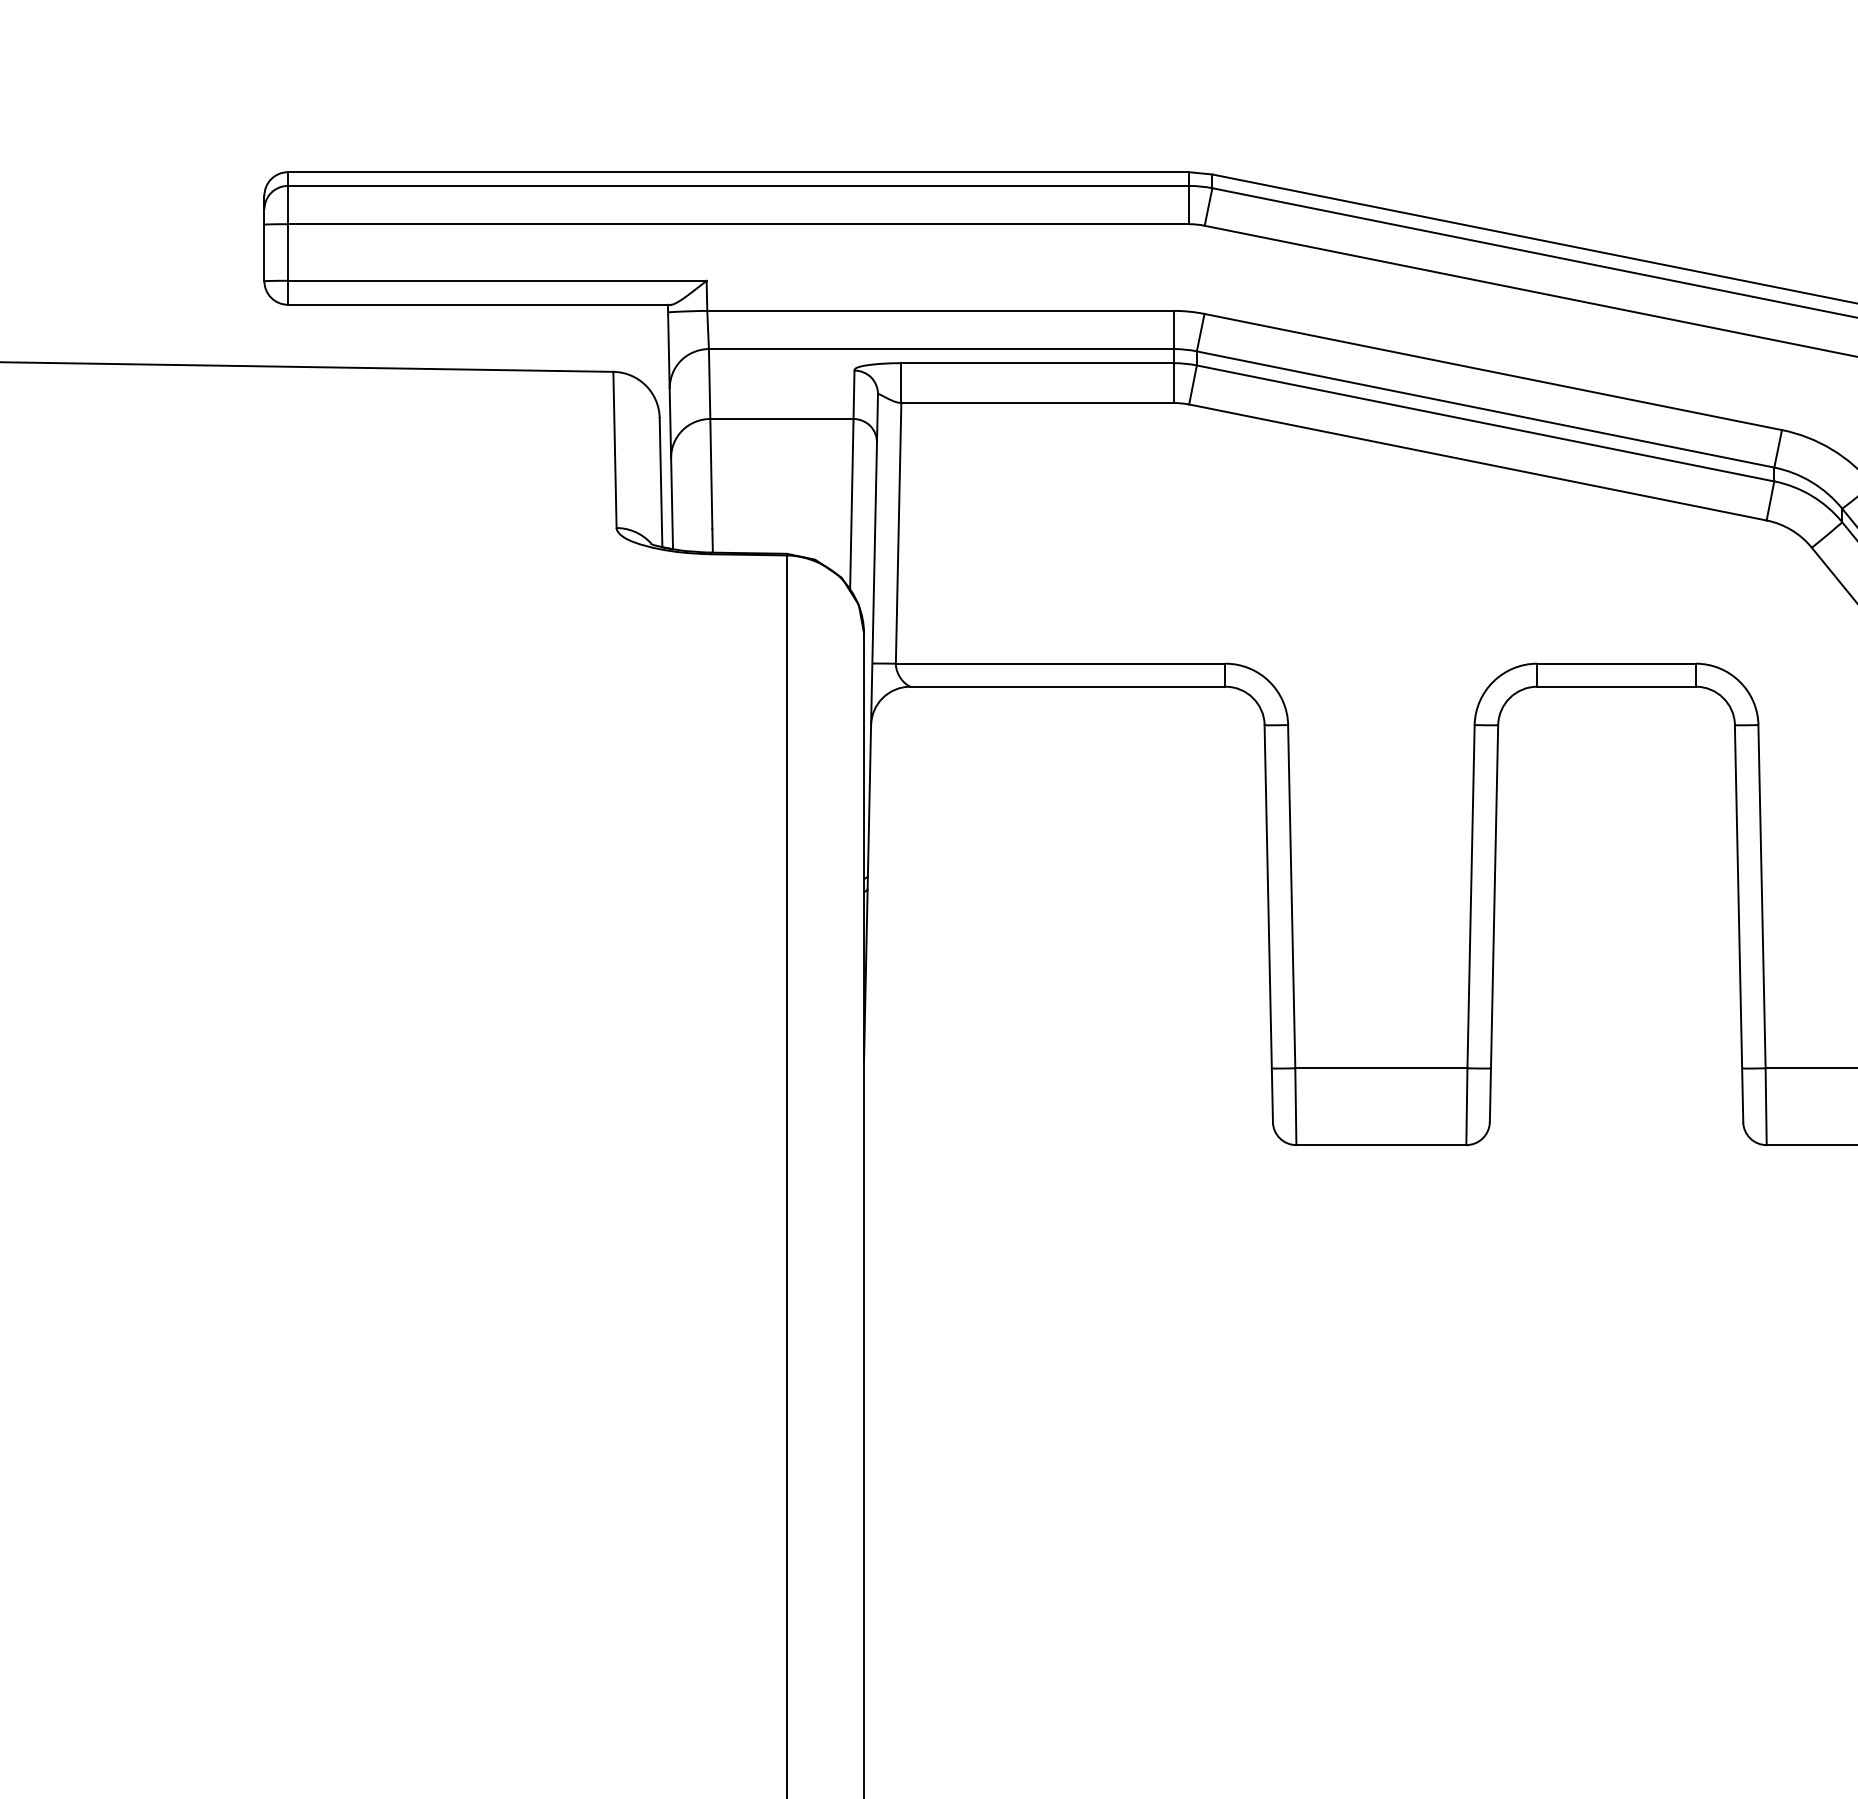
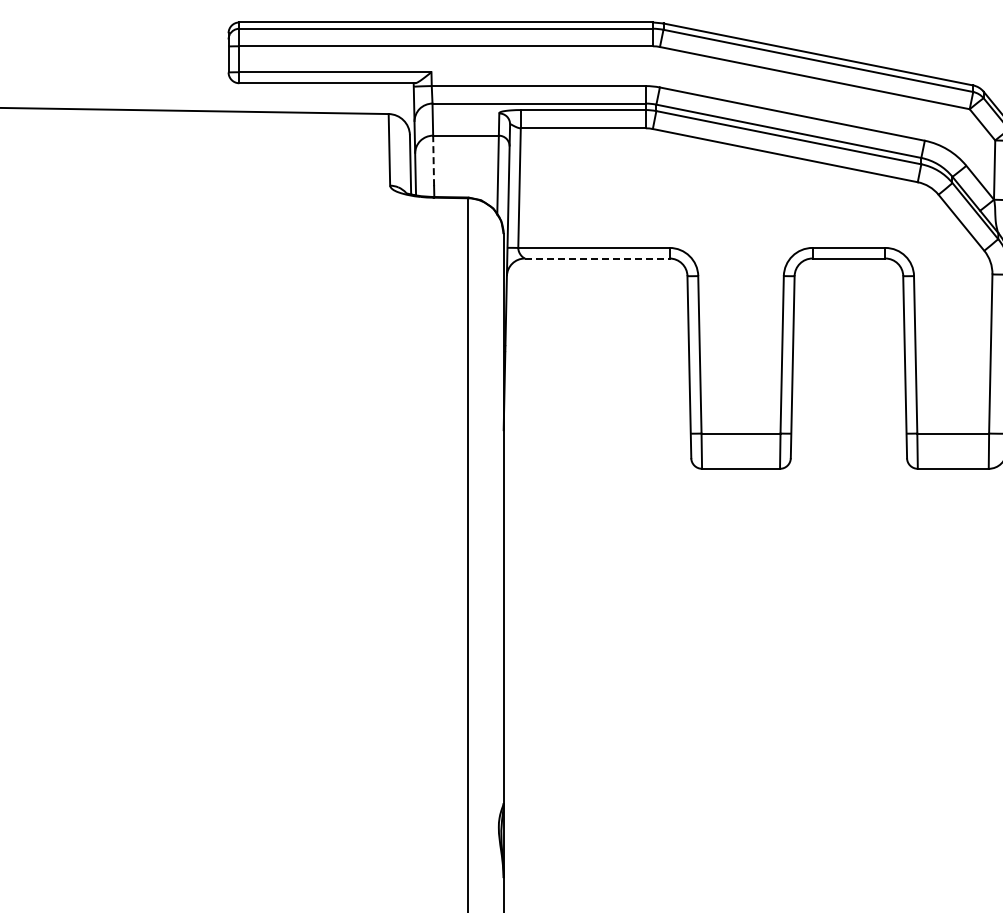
line: (711, 473) -> (433, 160), solid -> dashed
line: (1068, 686) -> (597, 258), solid -> dashed

